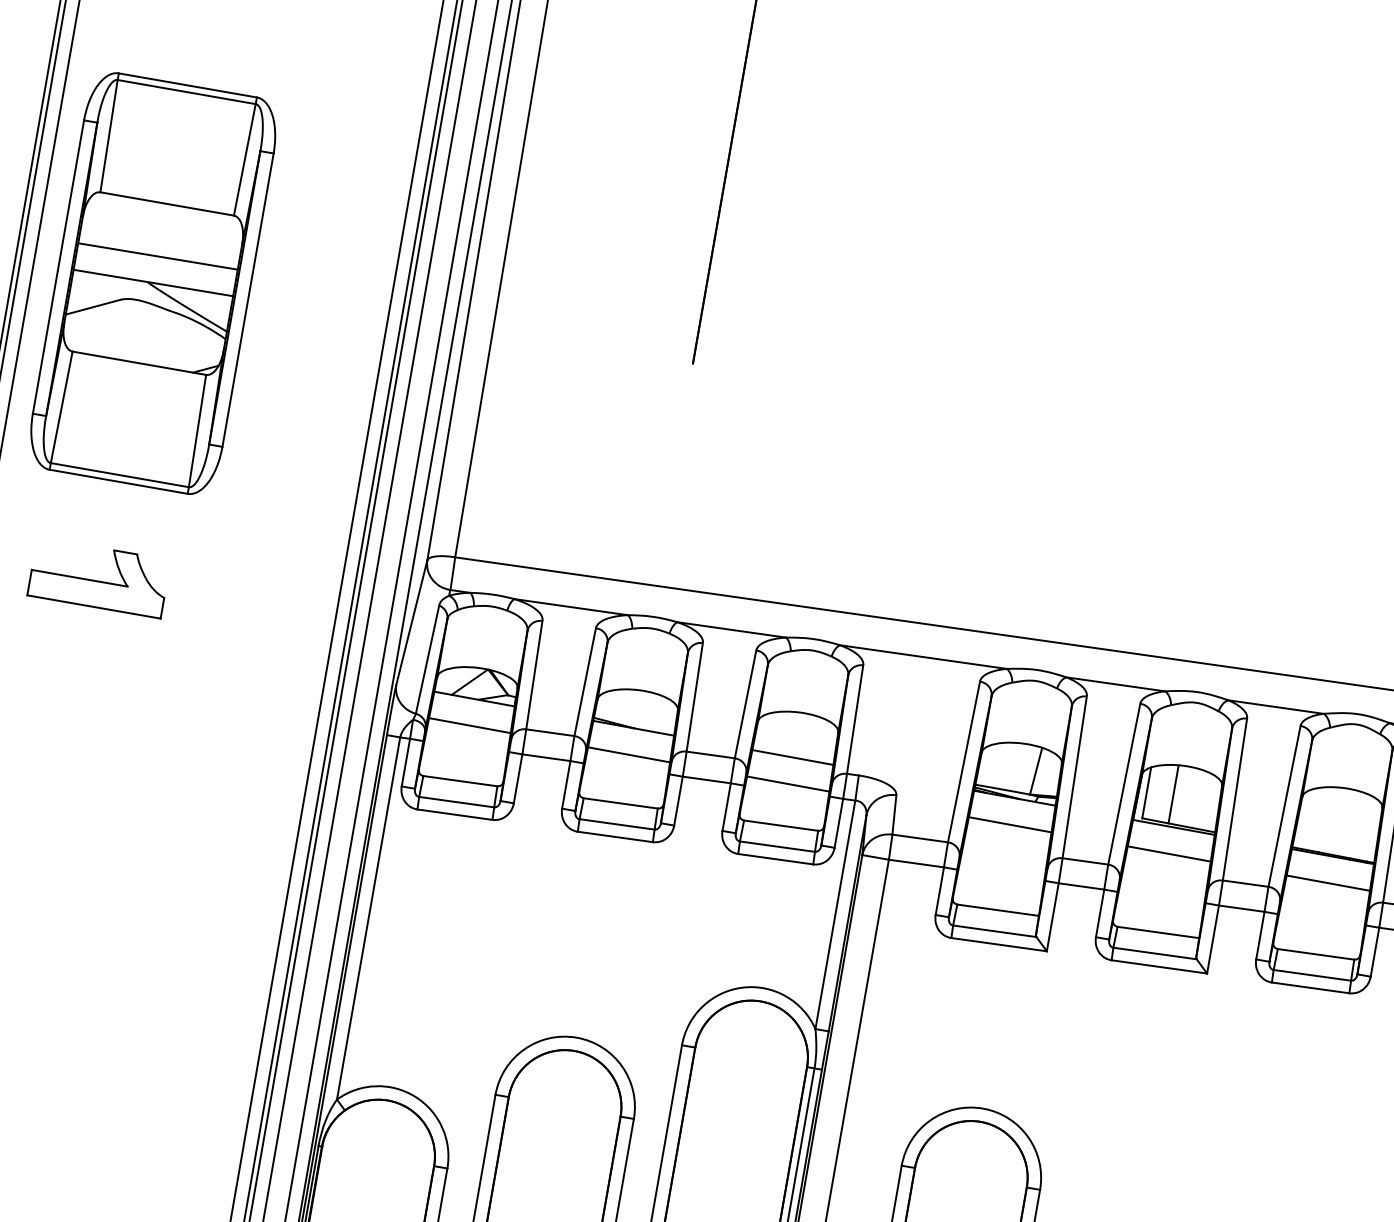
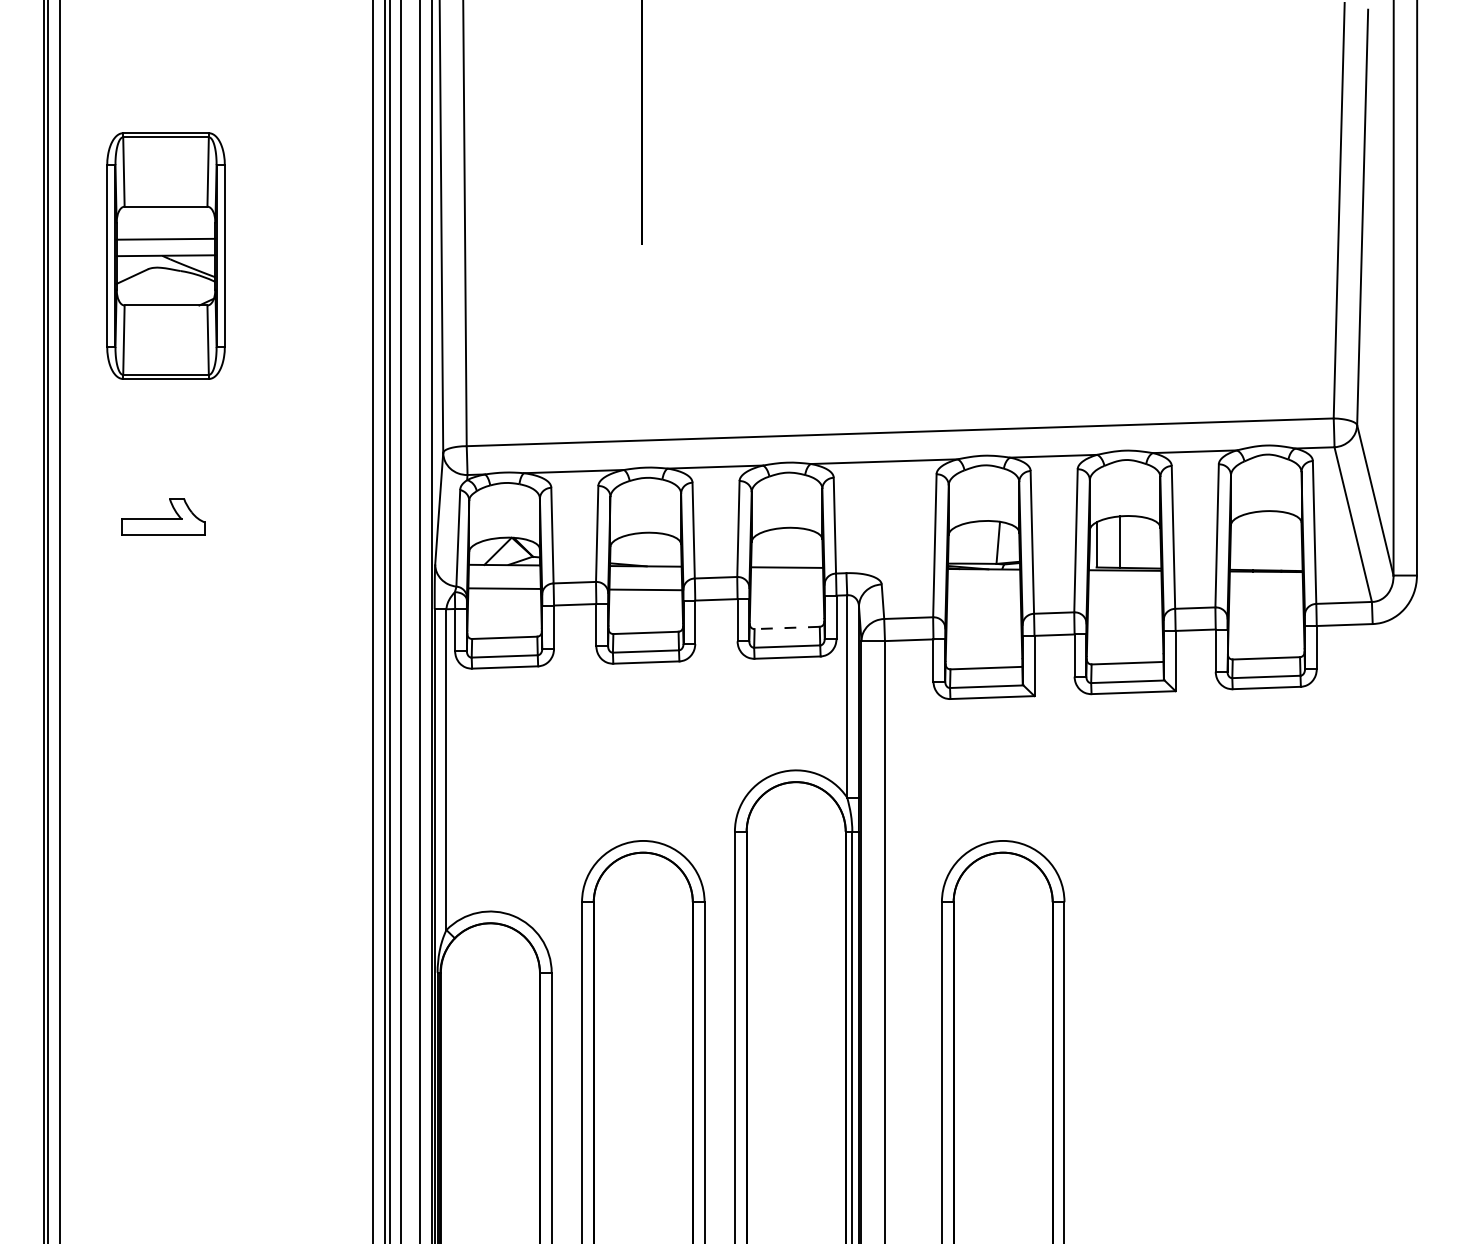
part: (152, 282) -> (165, 255), size x0.7
part: (99, 576) -> (163, 516), size x0.7
line: (787, 783) -> (786, 590), removed
line: (1009, 824) -> (983, 592), removed
line: (781, 825) -> (787, 627), solid -> dashed
line: (1168, 853) -> (1124, 593), removed
line: (1328, 882) -> (1266, 594), removed

